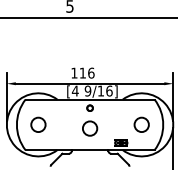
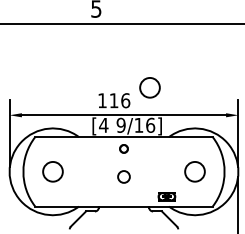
circle: (108, 63) -> (149, 87), added
circle: (89, 128) -> (123, 176), size x0.6

